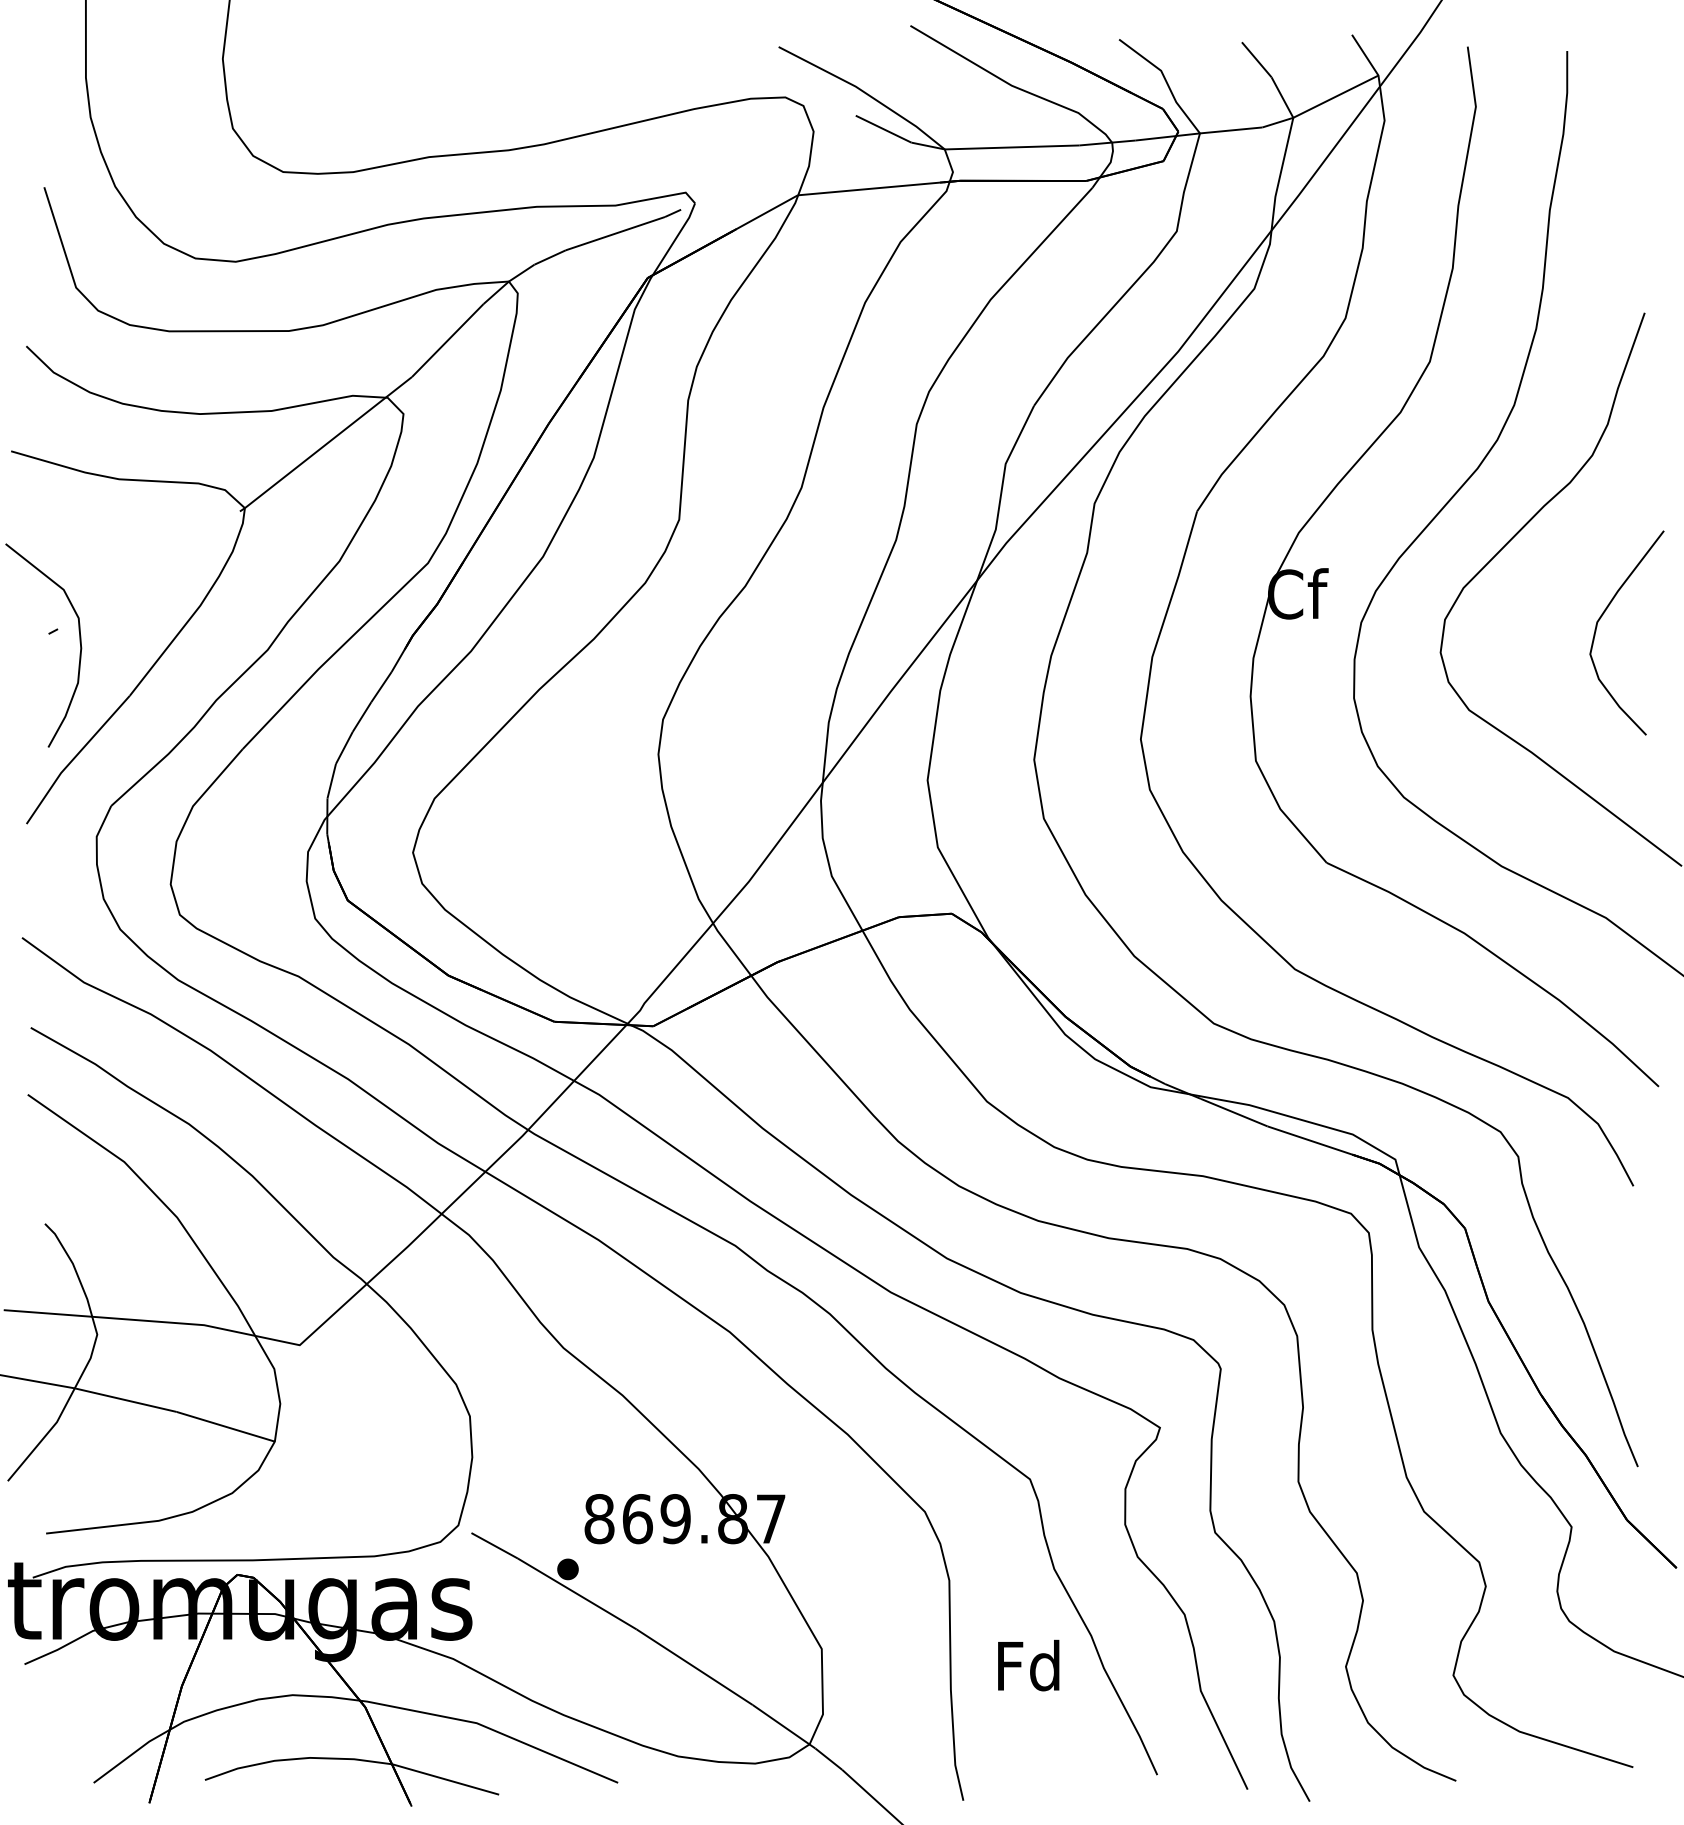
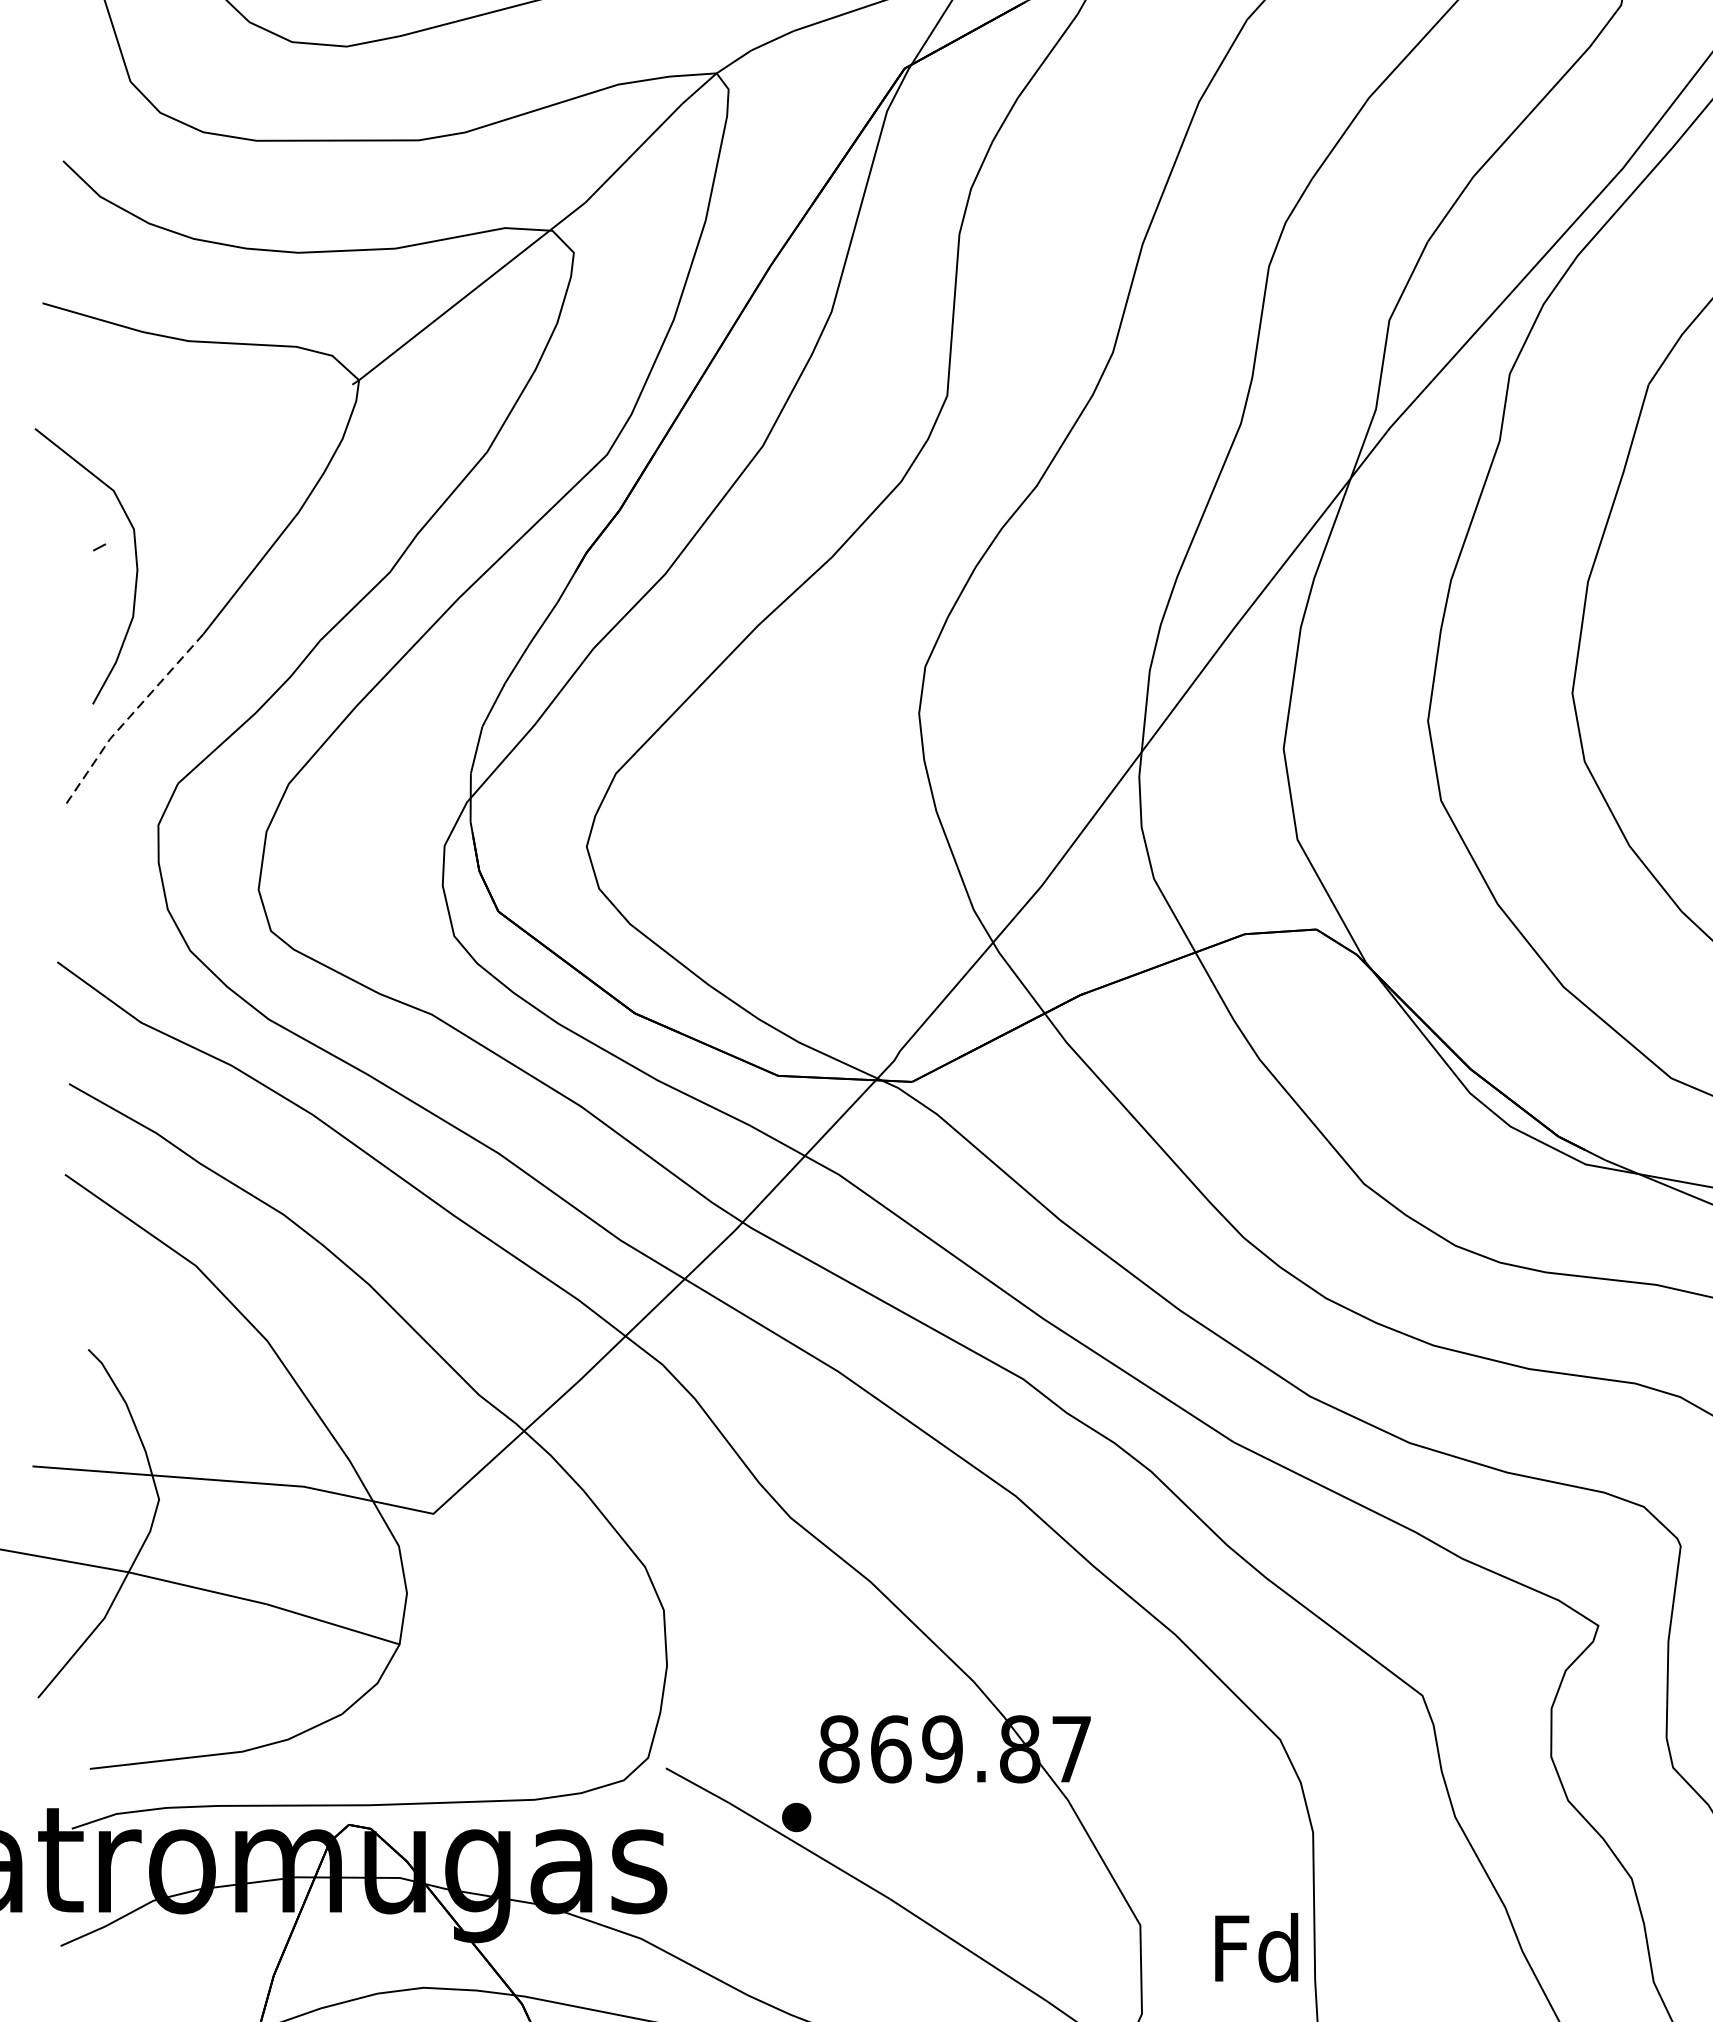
line: (74, 758) -> (128, 719), solid -> dashed
text: (1028, 1665) -> (1256, 1947), moved

